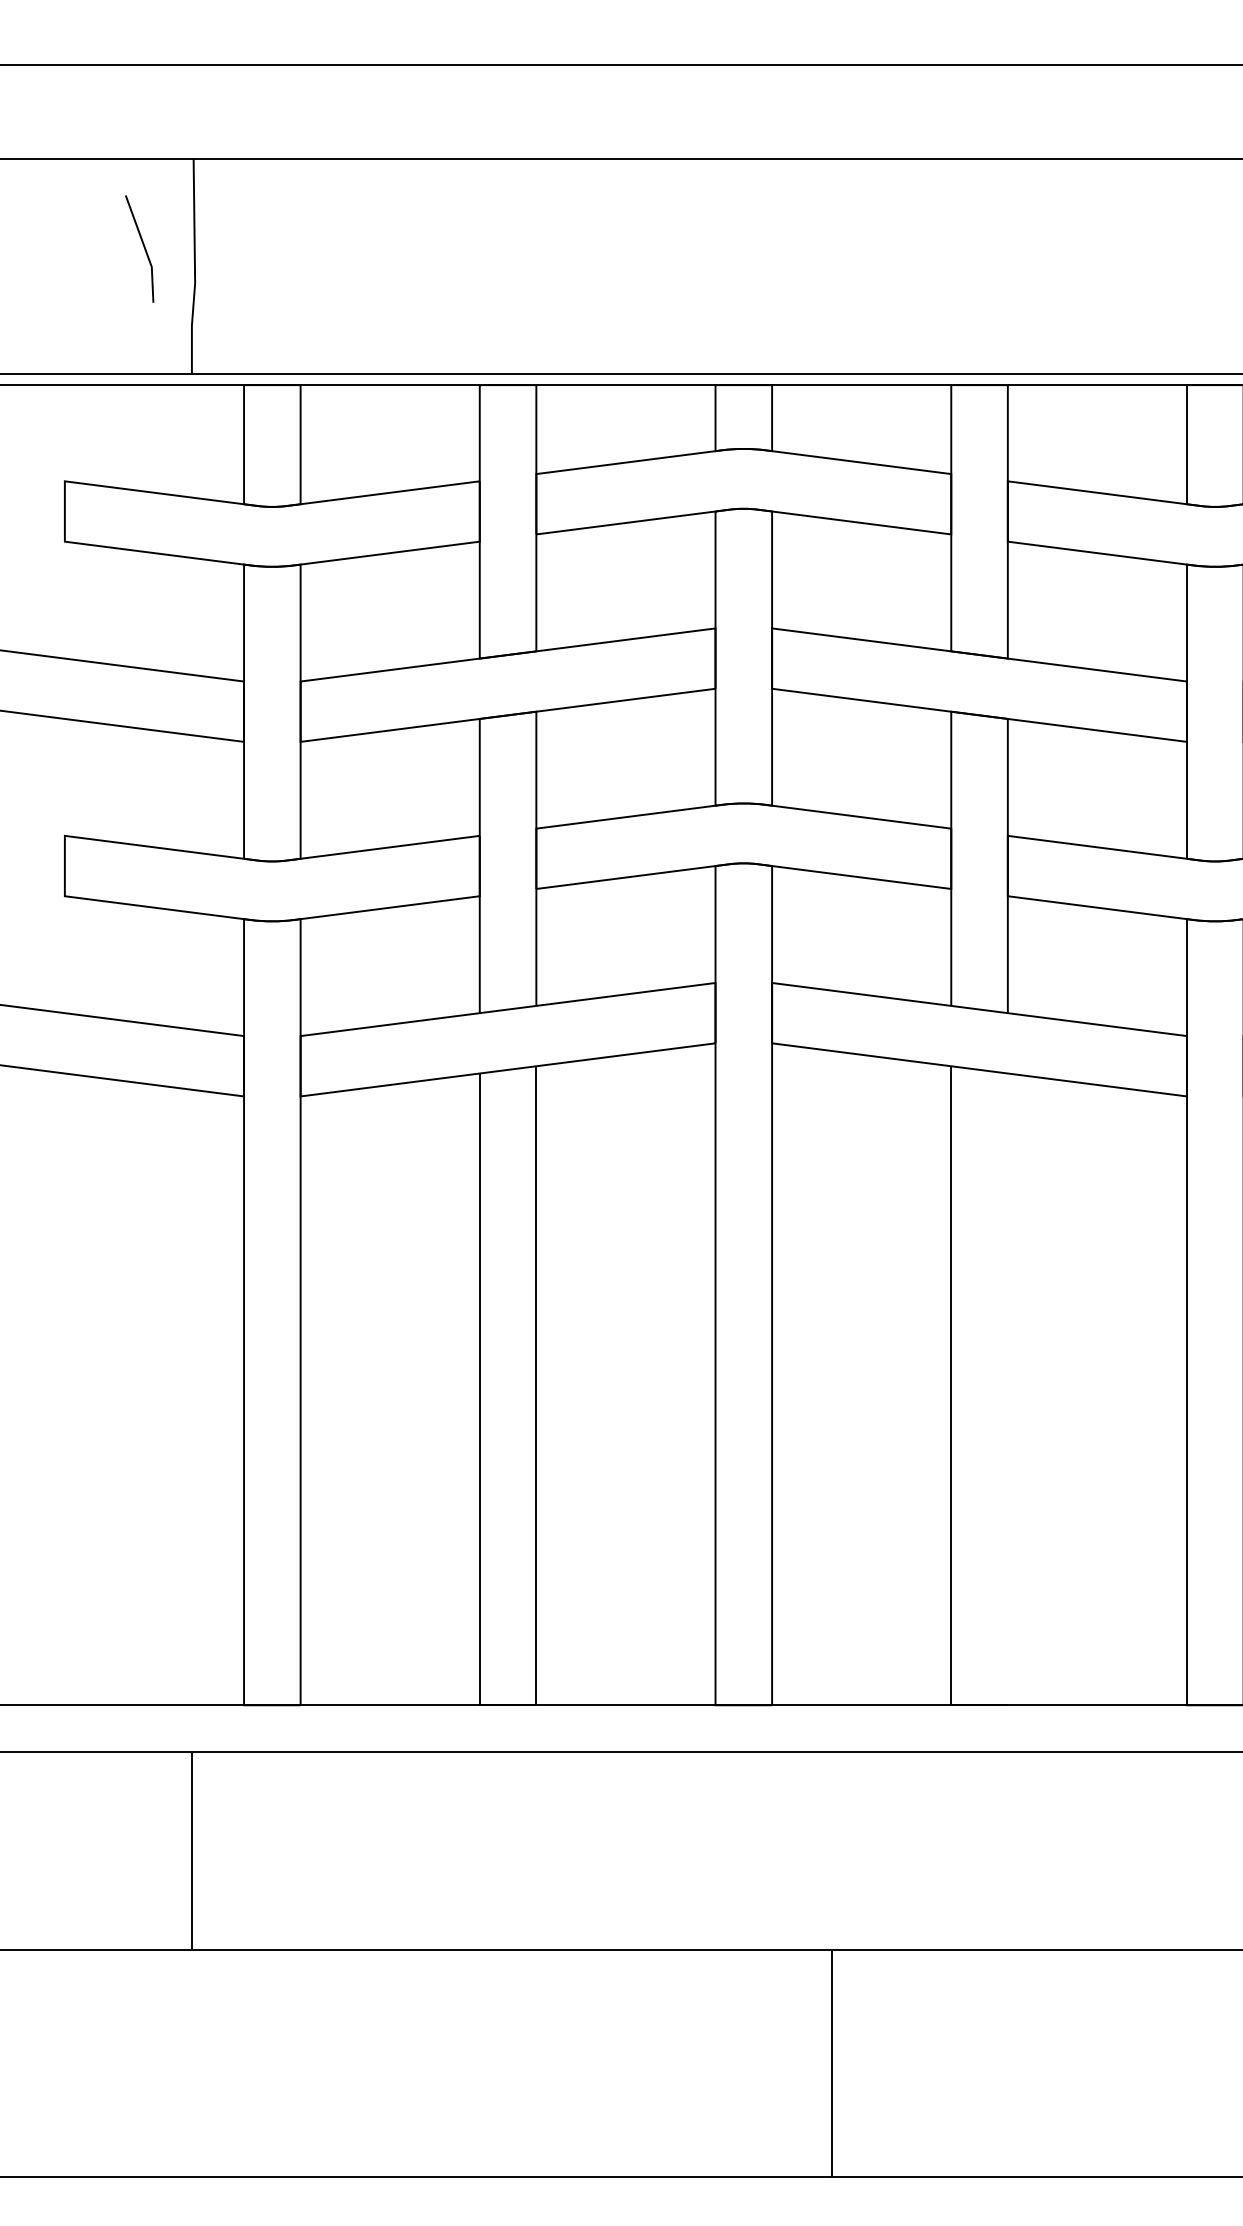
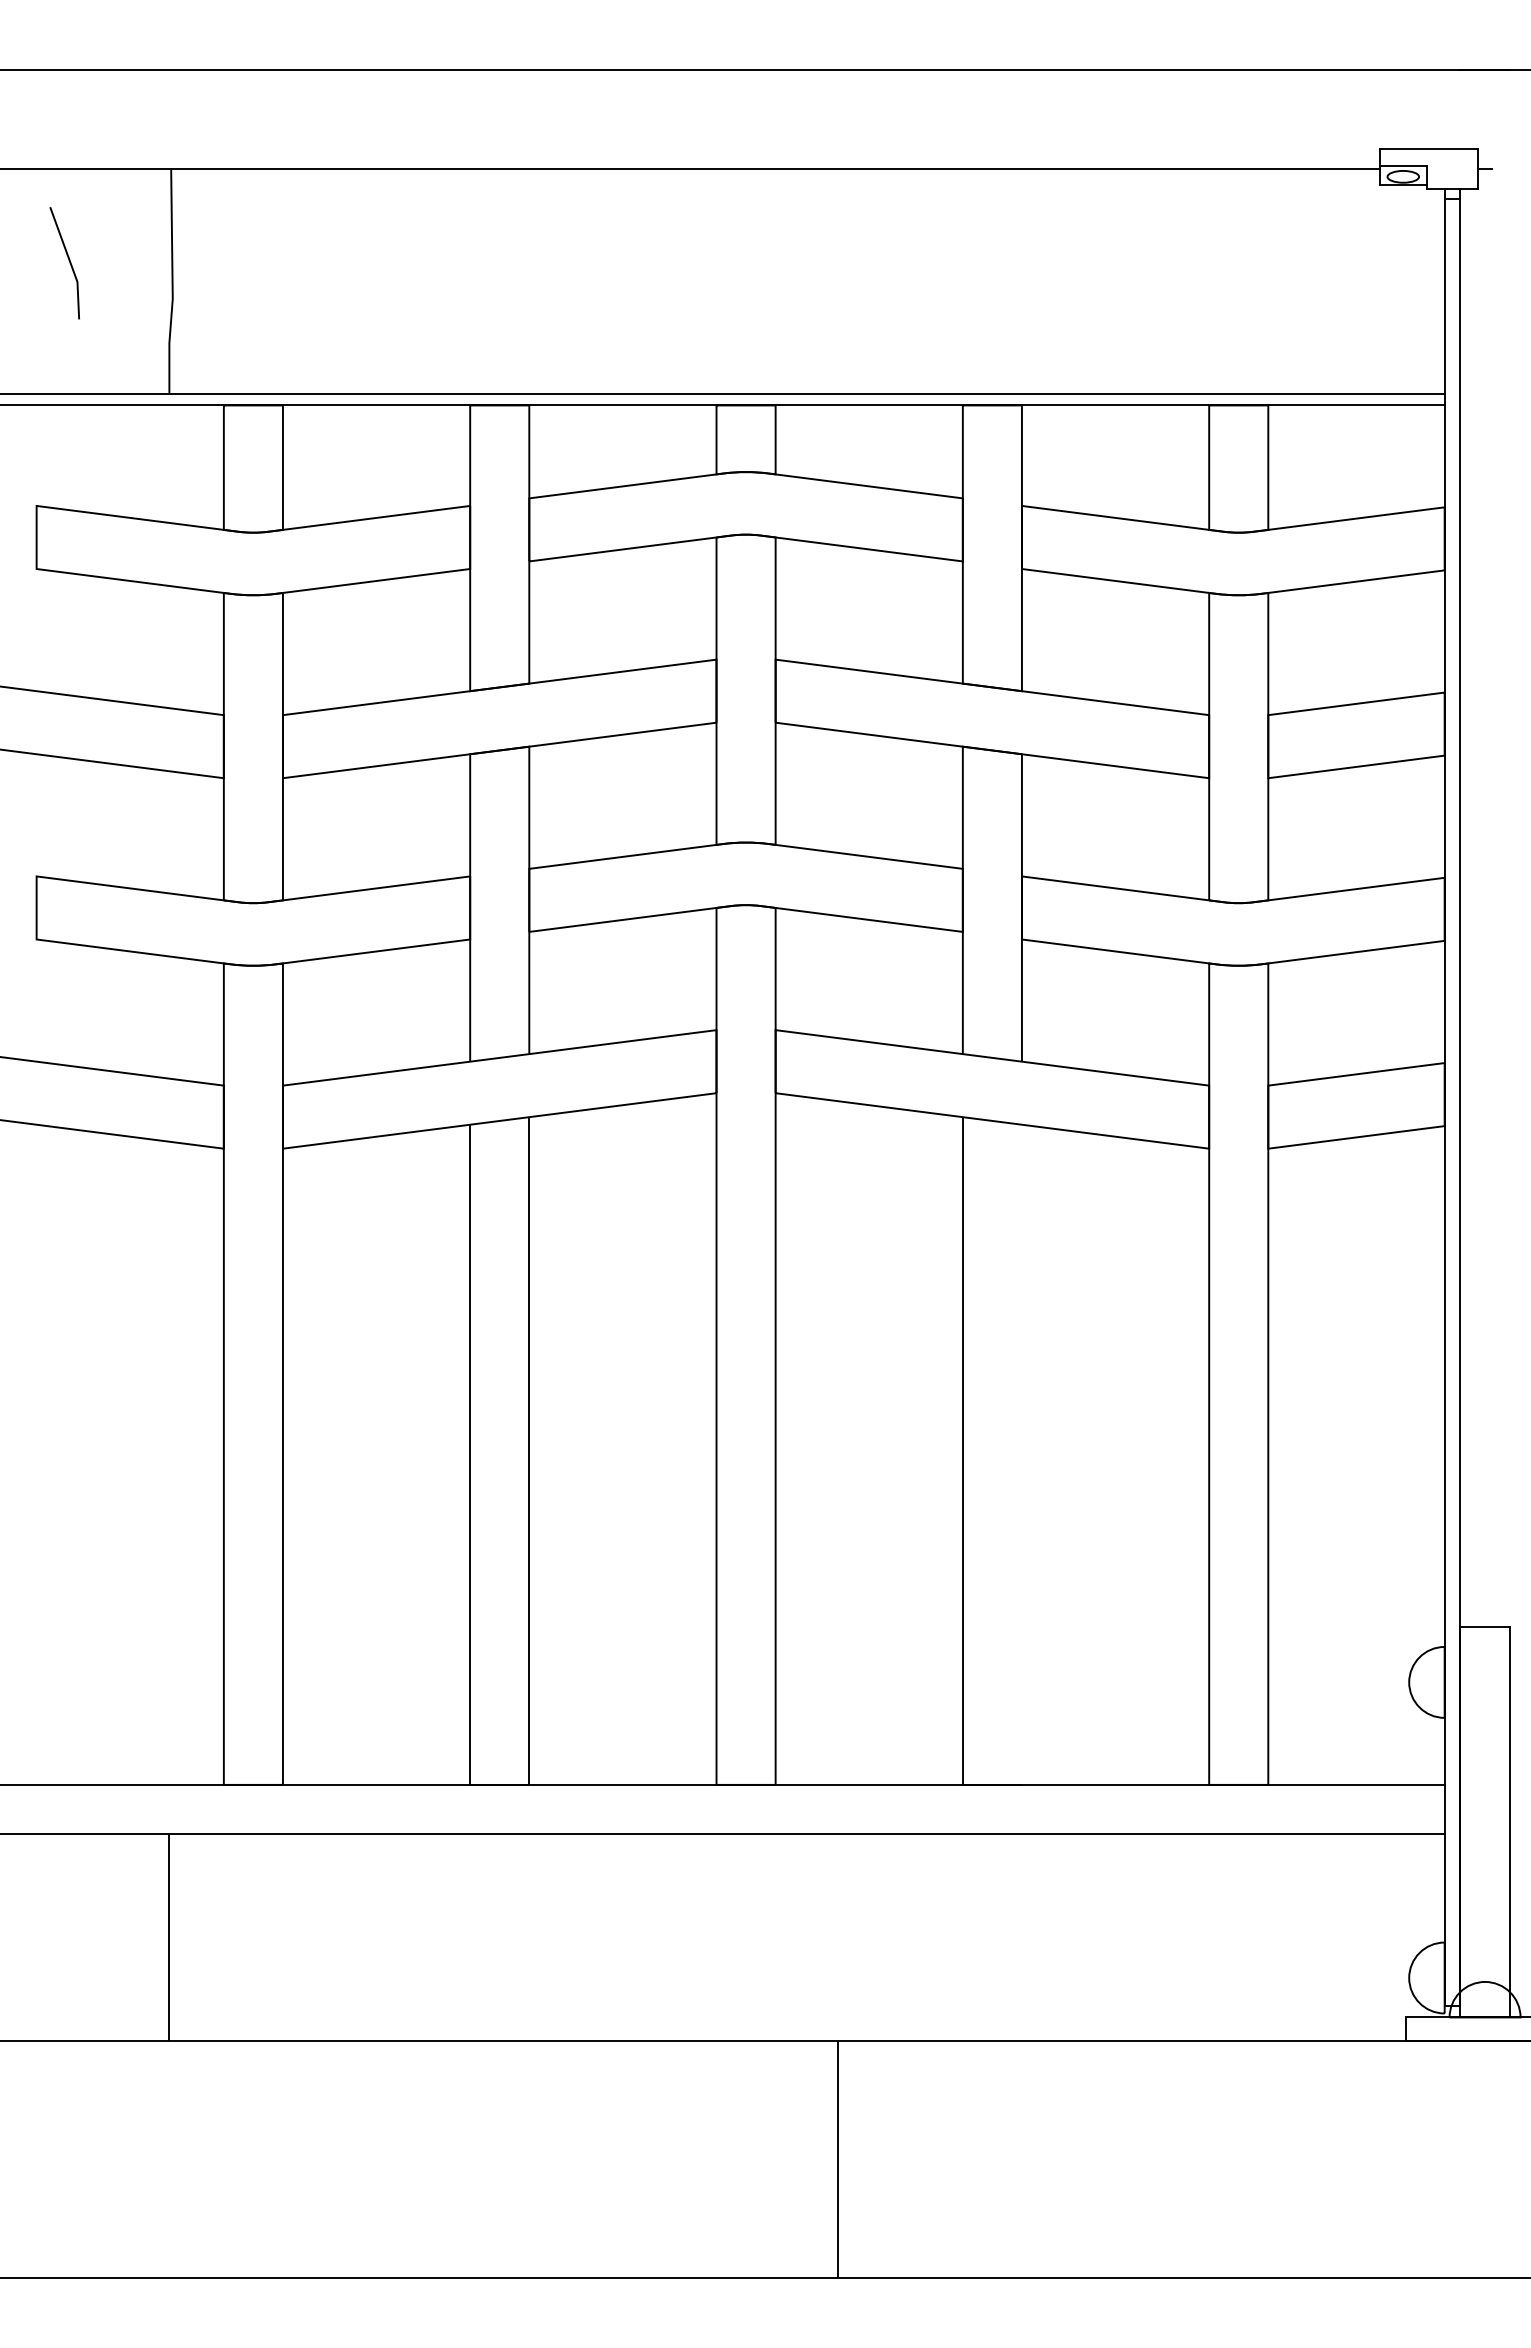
line: (143, 246) -> (68, 260), moved

